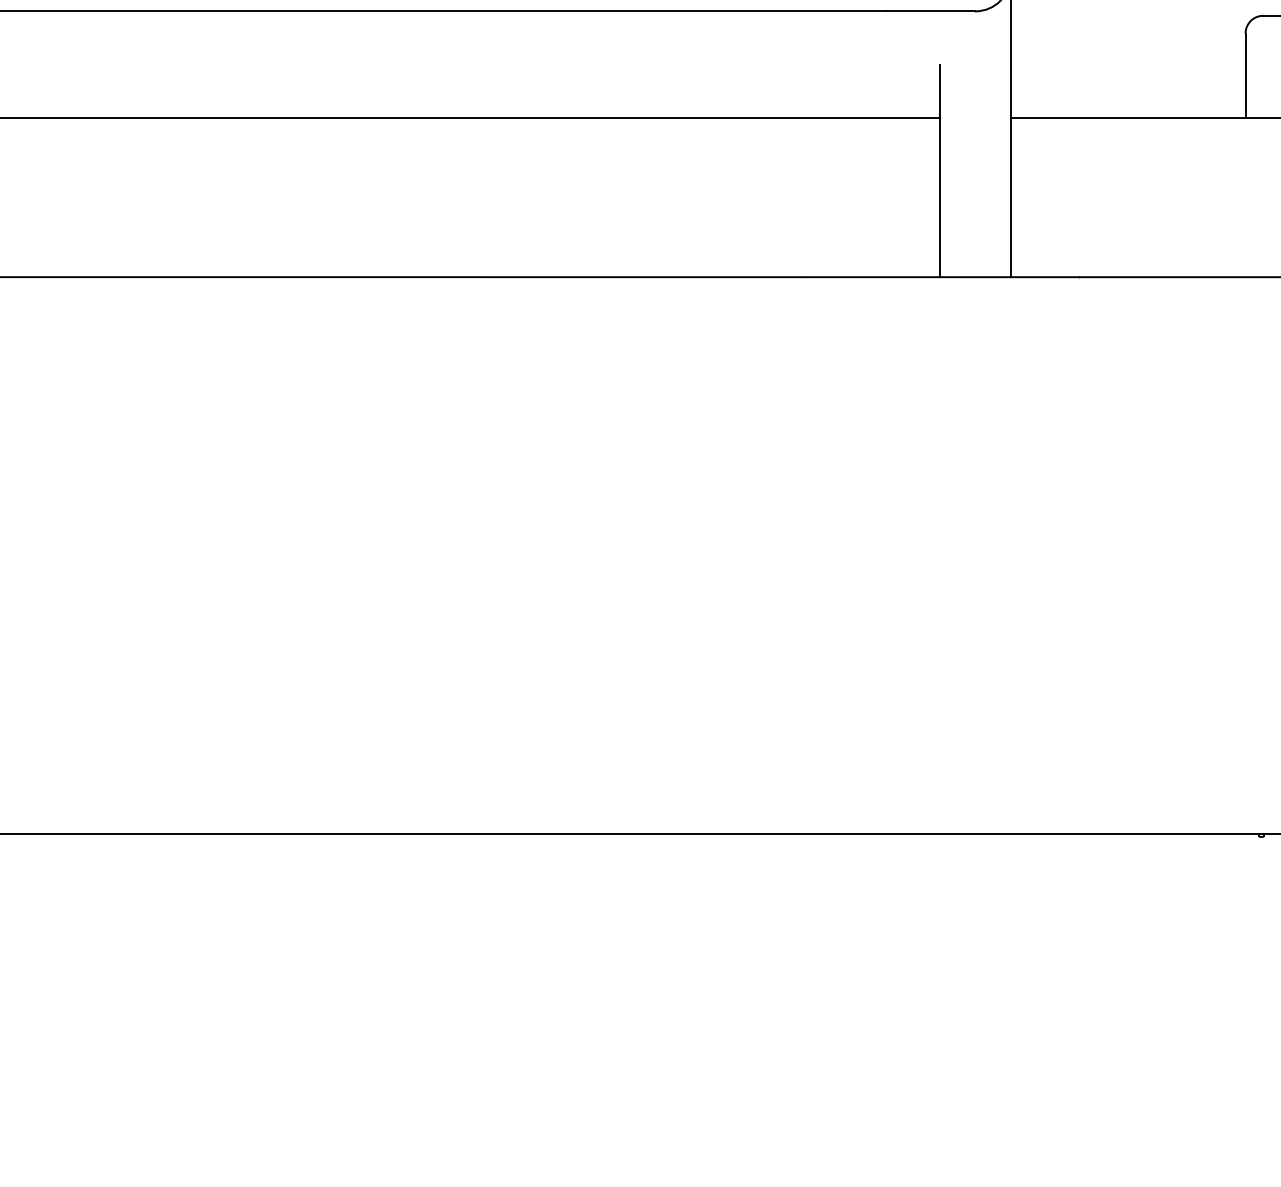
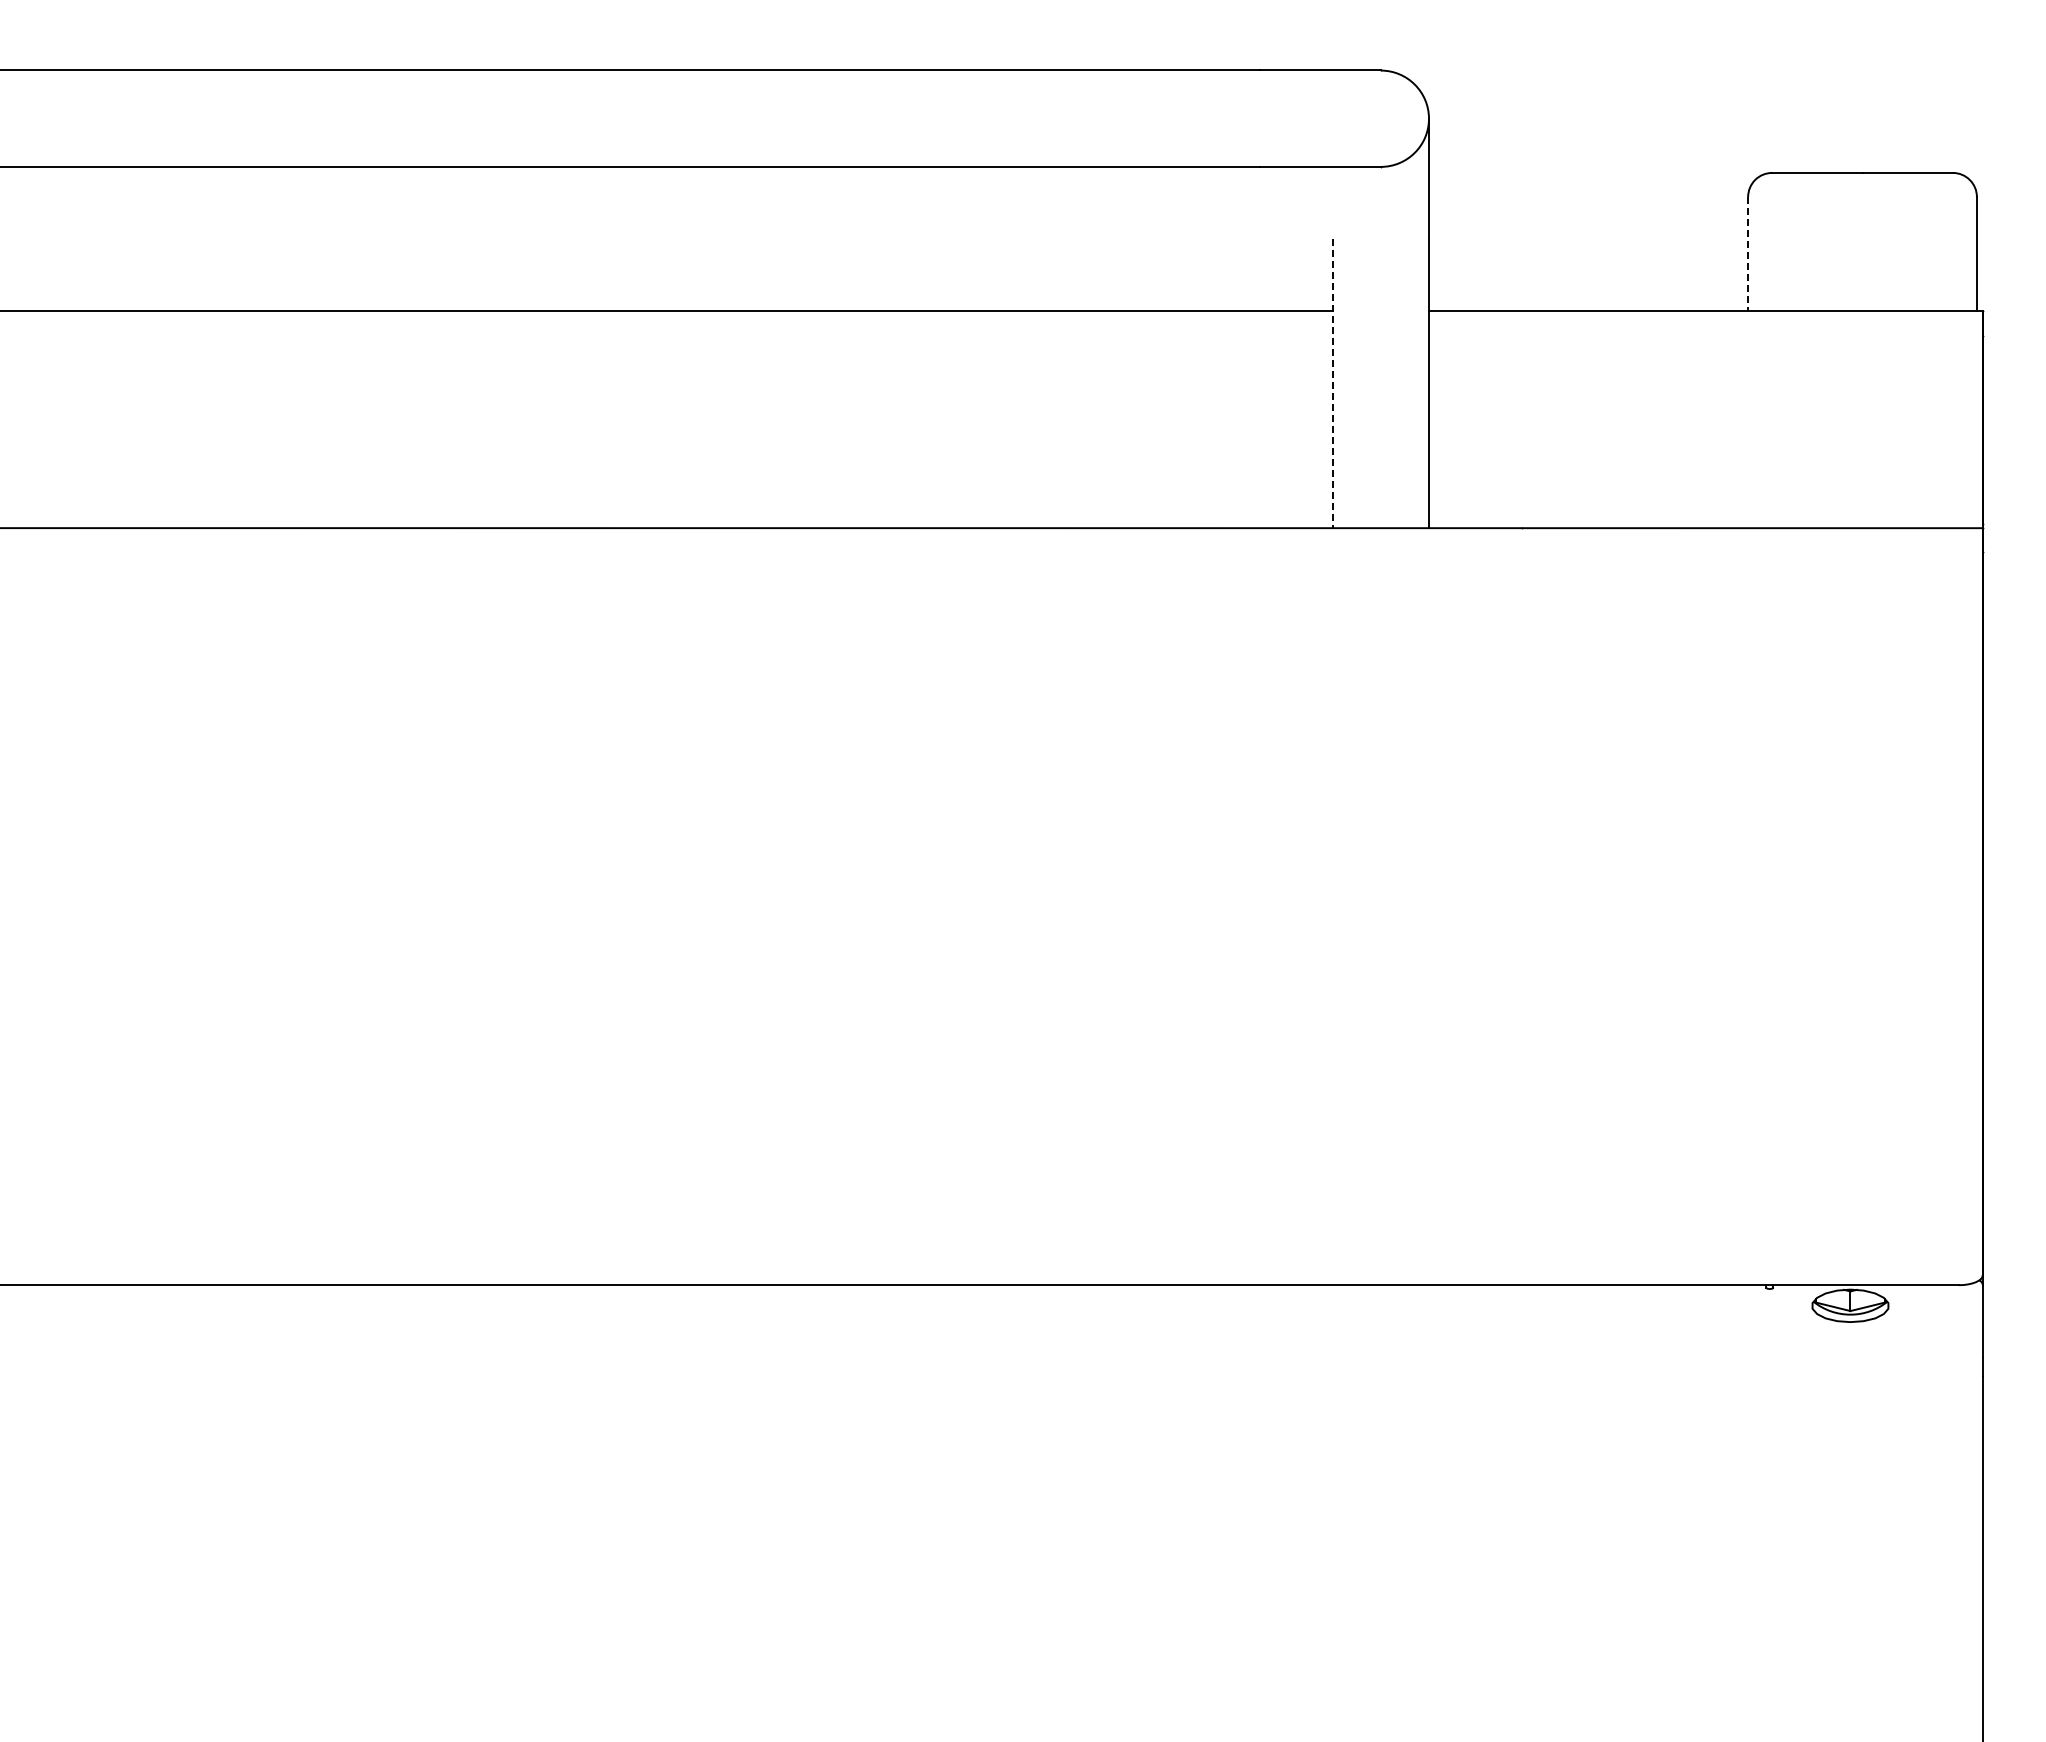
line: (1245, 75) -> (1748, 254), solid -> dashed
line: (939, 170) -> (1332, 383), solid -> dashed

